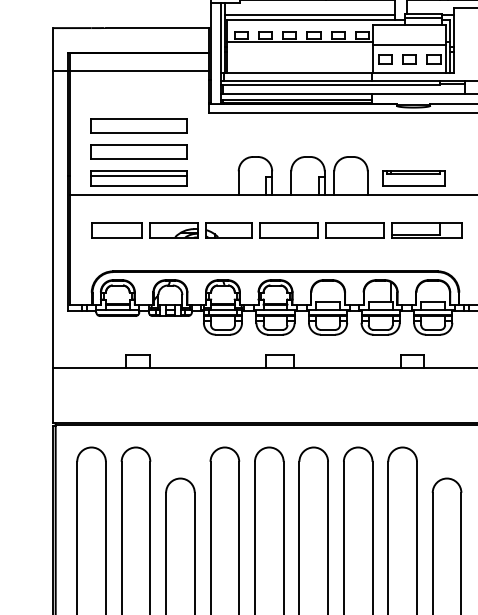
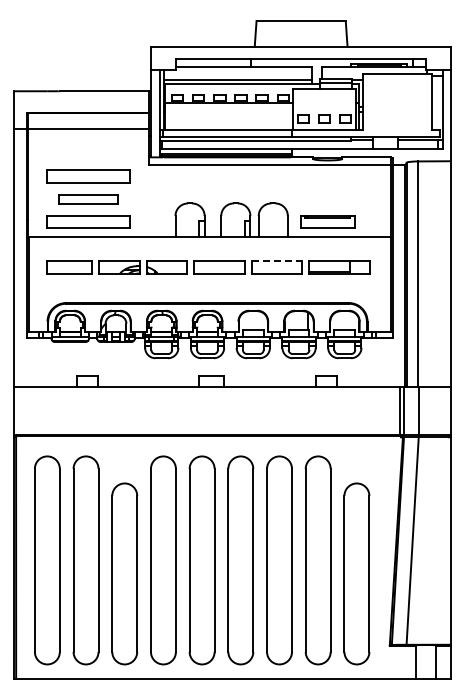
line: (408, 45) -> (323, 106), removed
part: (138, 152) -> (88, 199), size x0.7
line: (138, 175) -> (88, 219), removed
line: (355, 223) -> (277, 261), solid -> dashed

